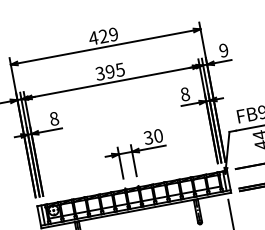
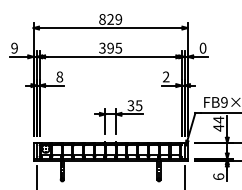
text: (93, 38) -> (102, 19), 429 -> 829
text: (223, 50) -> (202, 48), 9 -> 0
text: (184, 93) -> (165, 76), 8 -> 2
text: (157, 135) -> (138, 105), 30 -> 35

